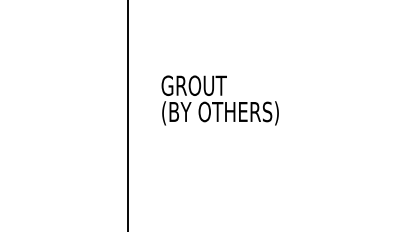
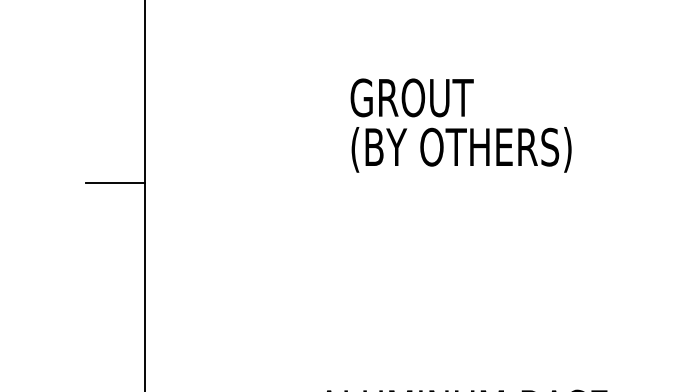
text: (219, 100) -> (459, 125), moved
line: (111, 130) -> (115, 182), added

